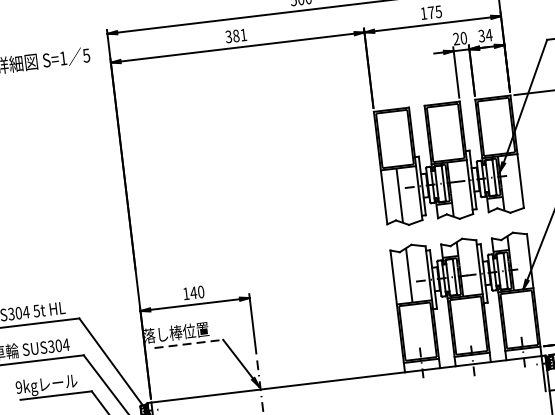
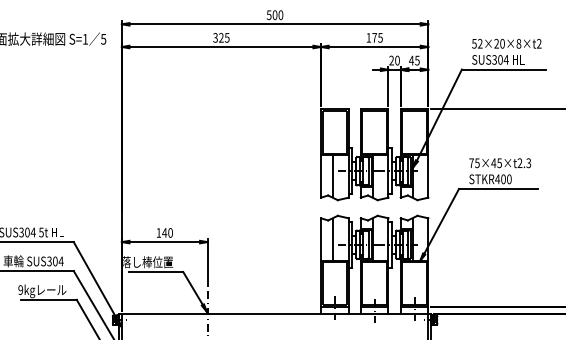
text: (240, 35) -> (224, 37), 381 -> 325
text: (485, 35) -> (414, 60), 34 -> 45
line: (189, 344) -> (156, 272), dashed -> solid

